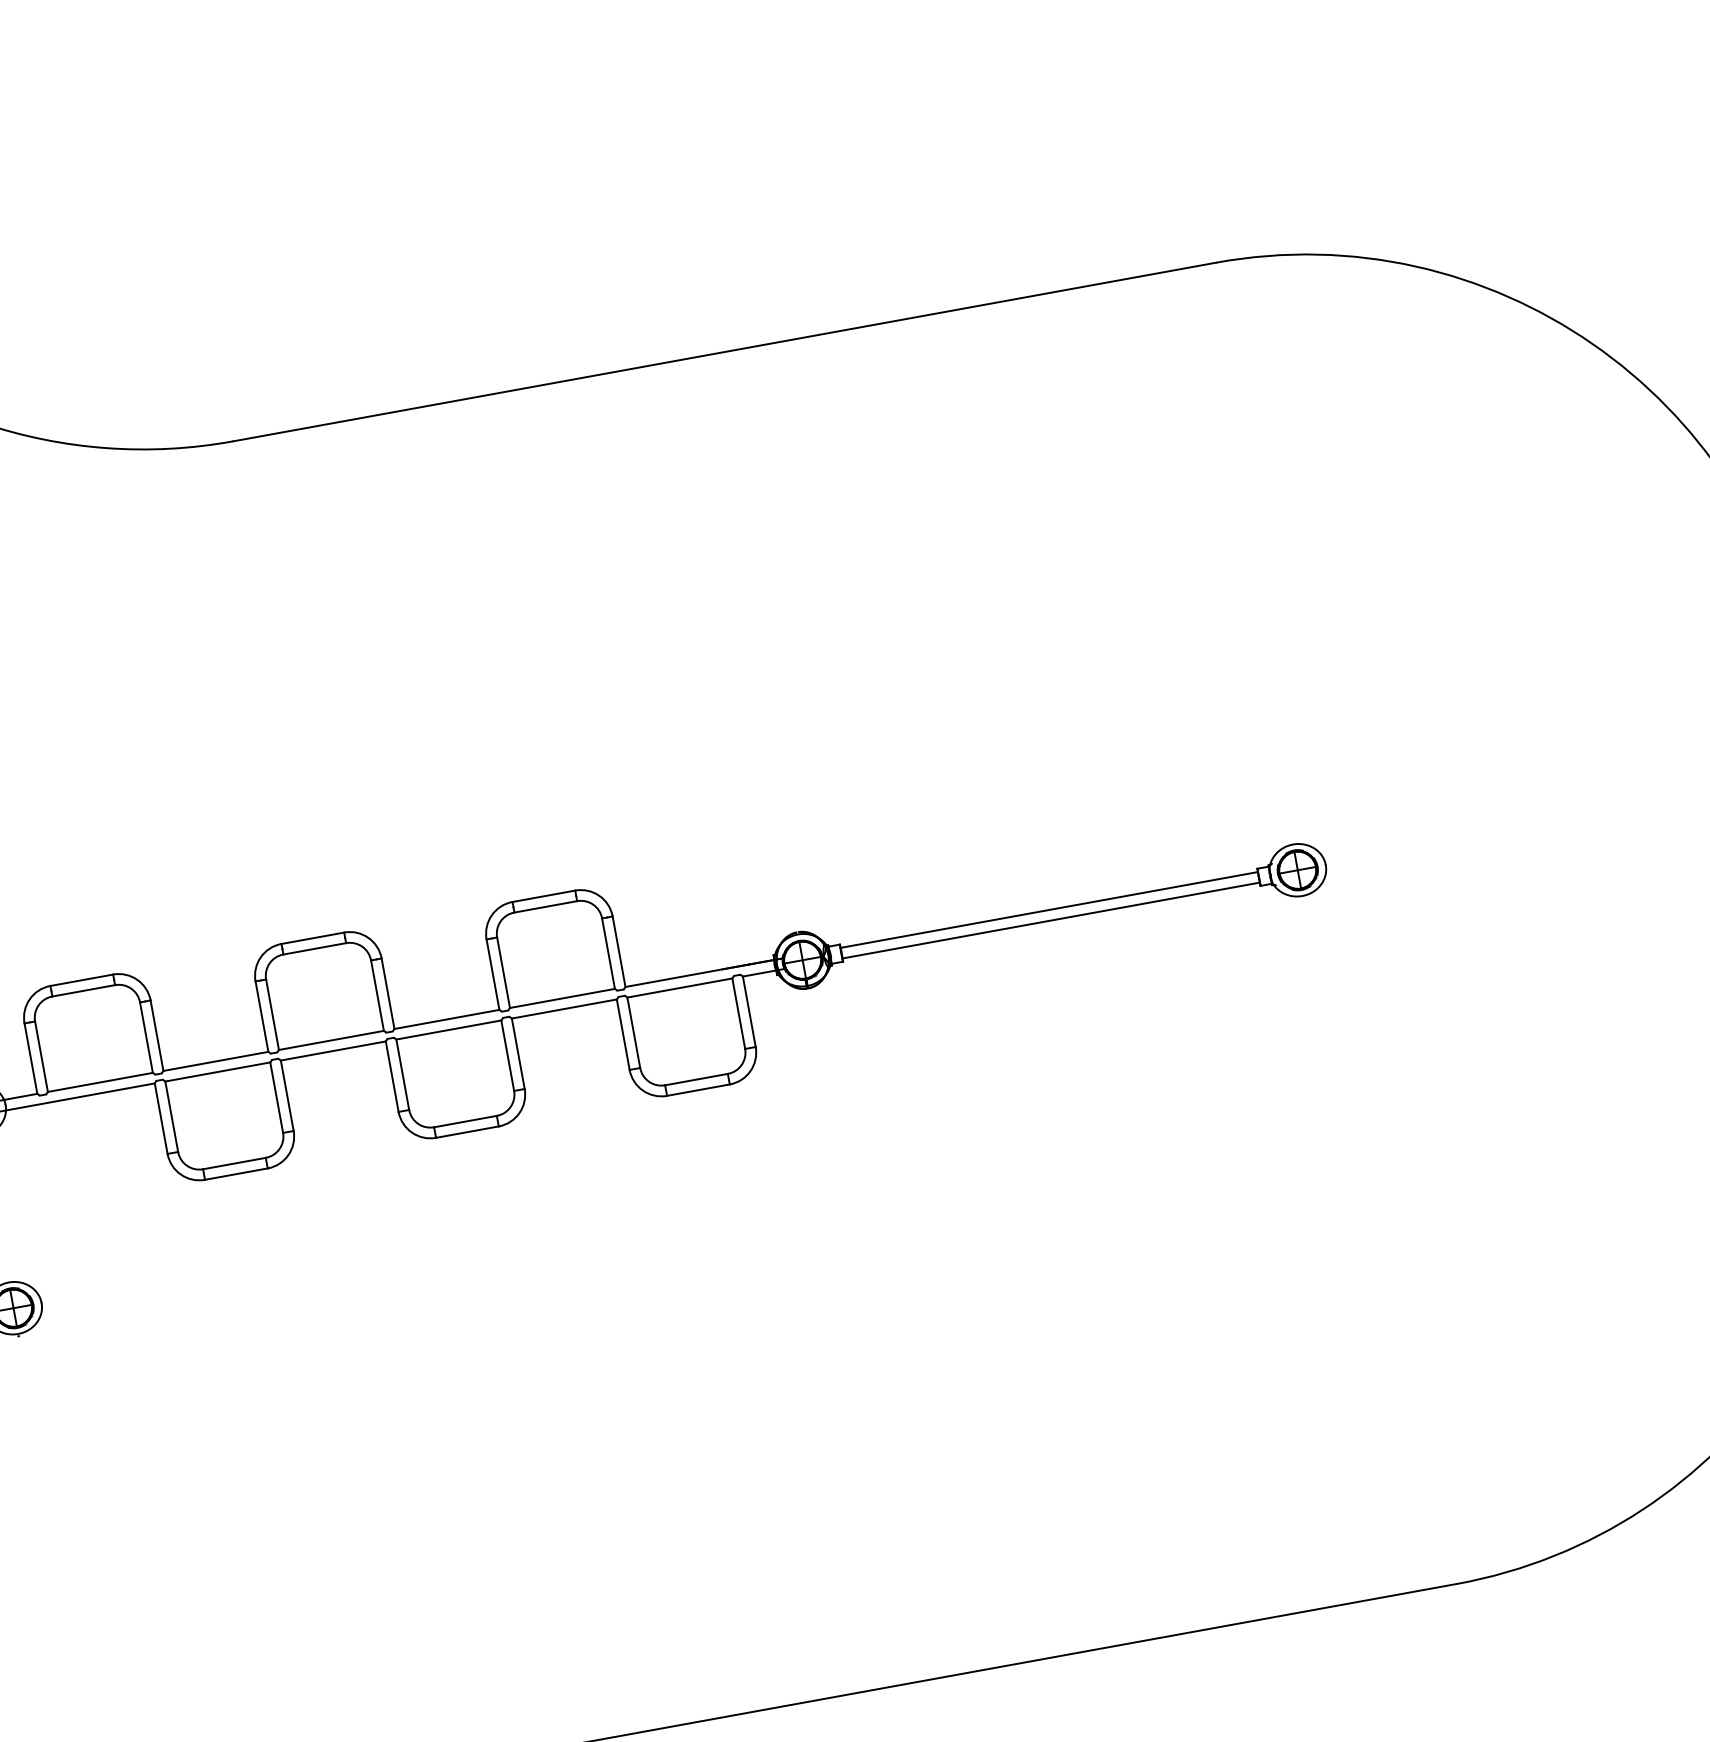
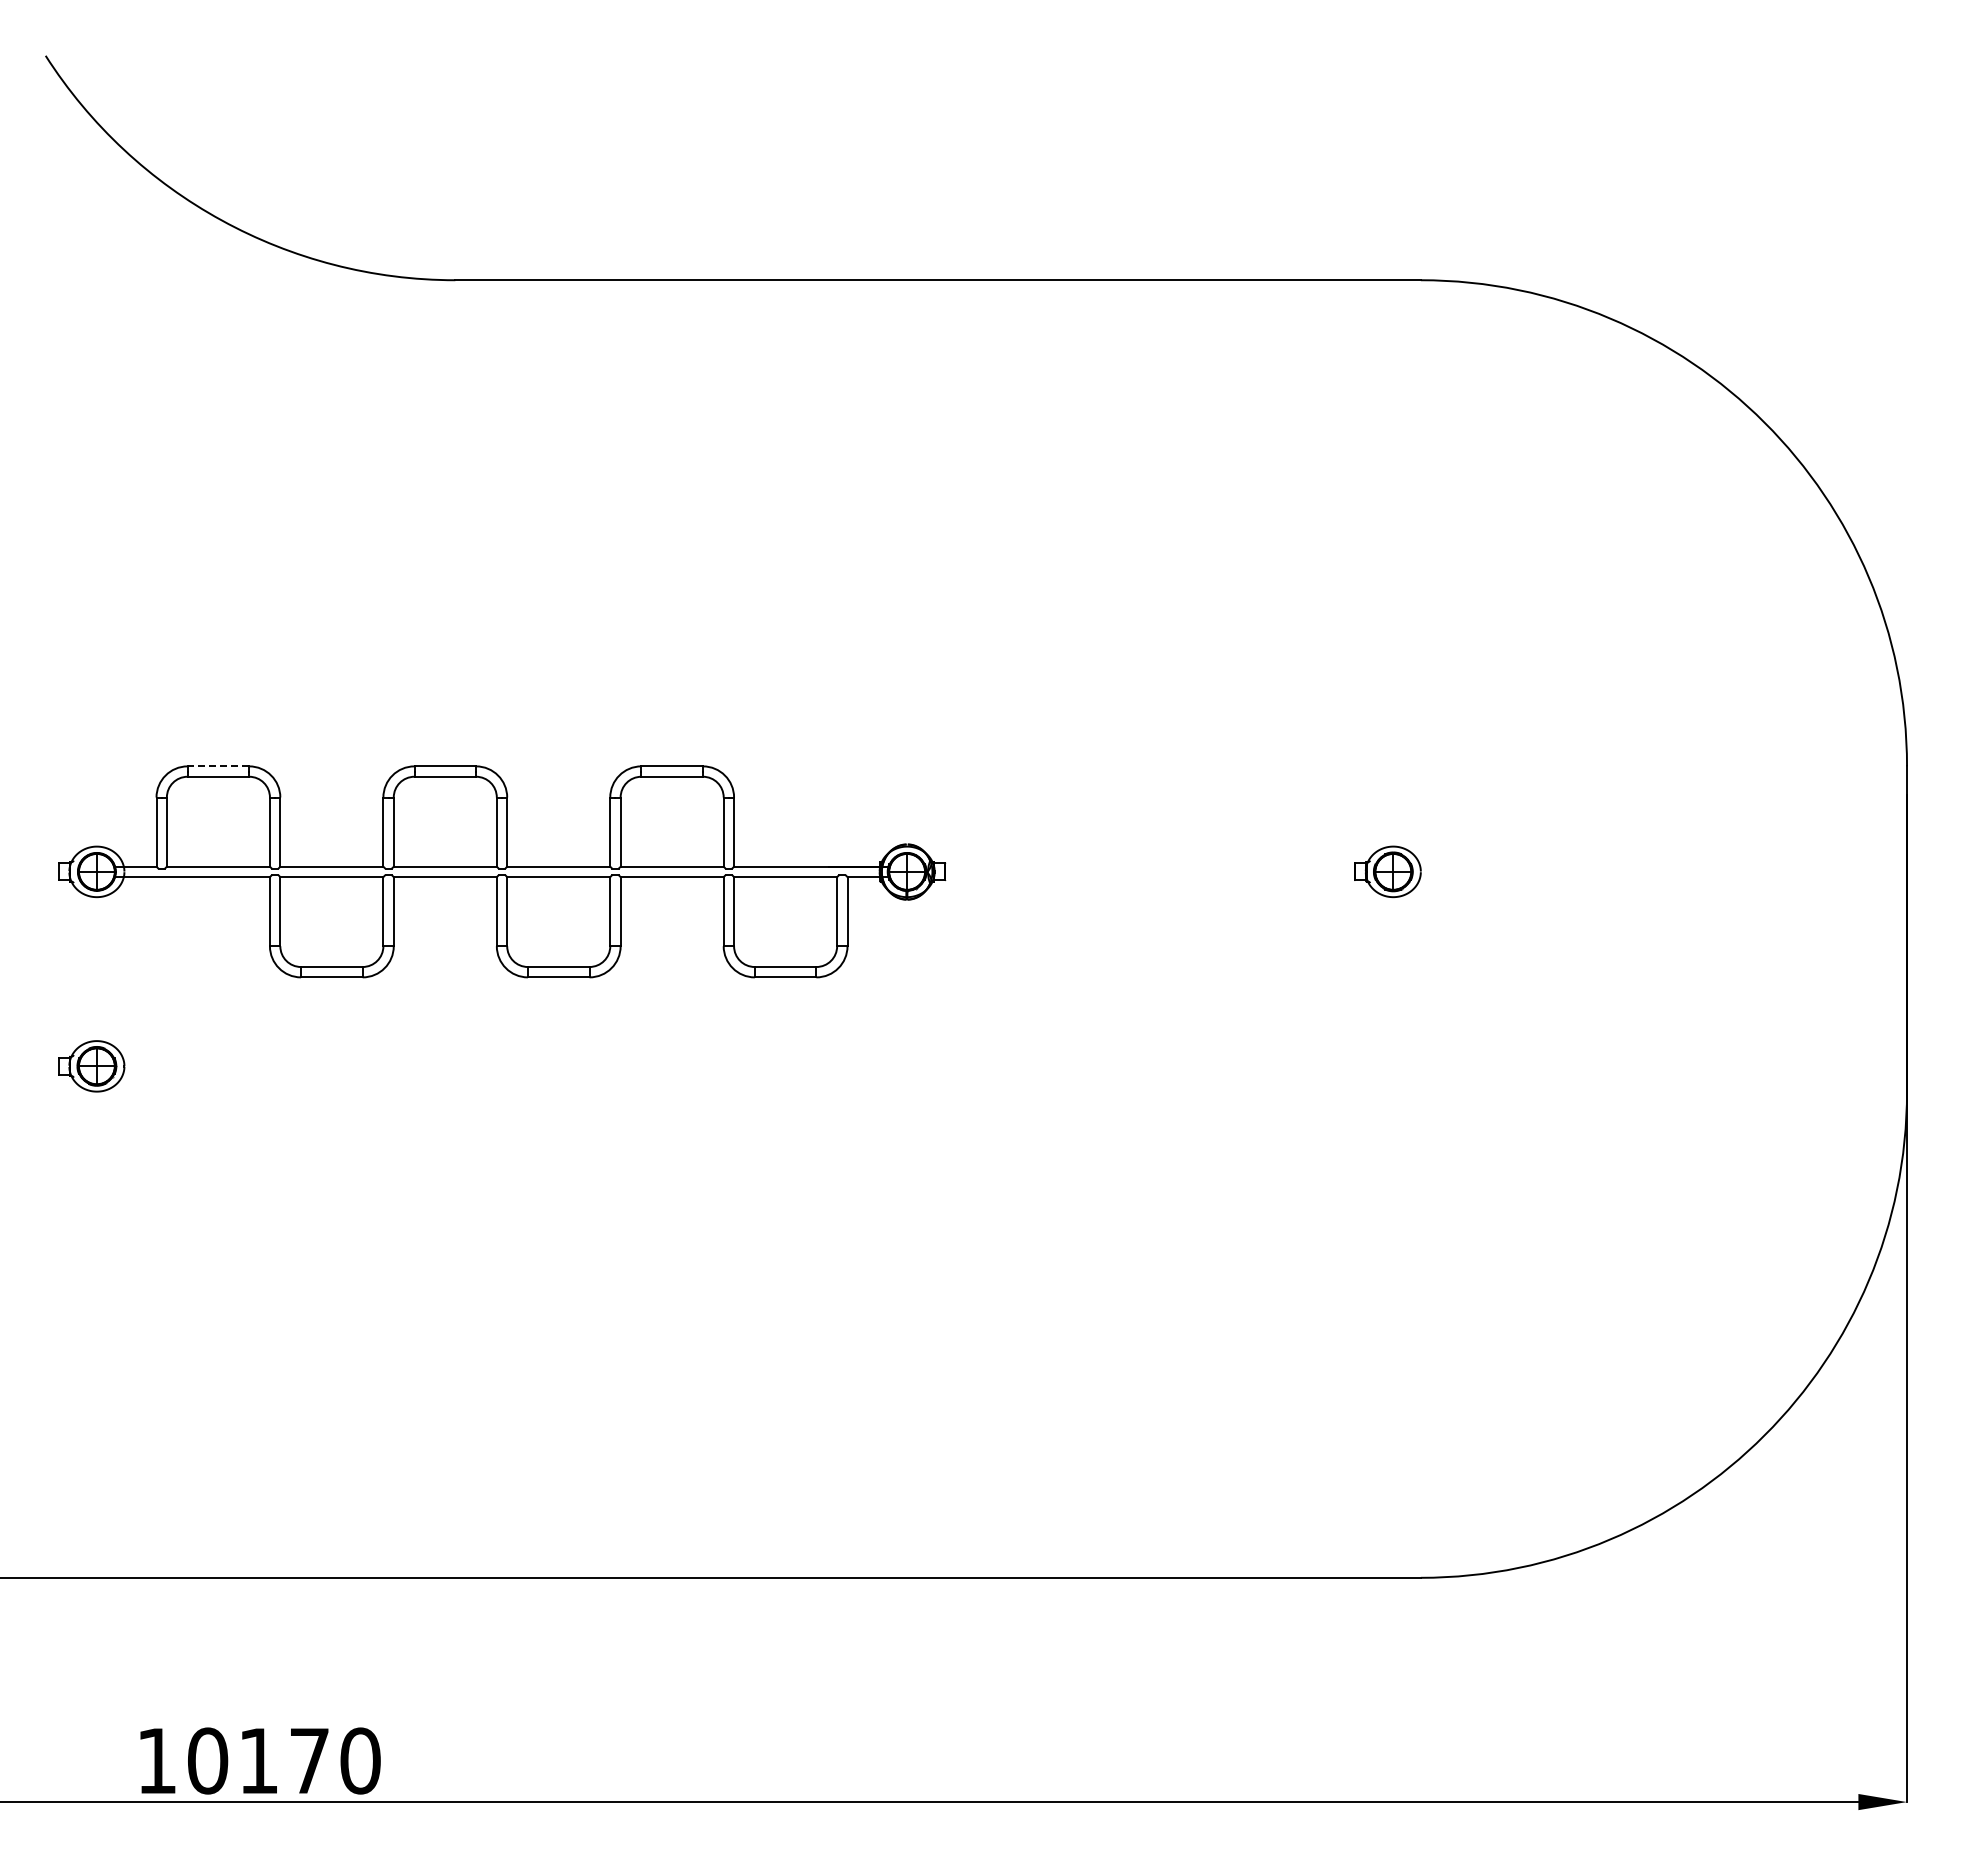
line: (1049, 909) -> (1150, 866), removed
line: (1051, 920) -> (1150, 877), removed
line: (81, 980) -> (218, 766), solid -> dashed

